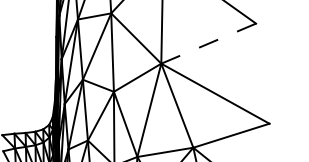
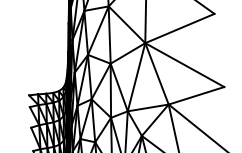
line: (208, 43) -> (179, 28), dashed -> solid

